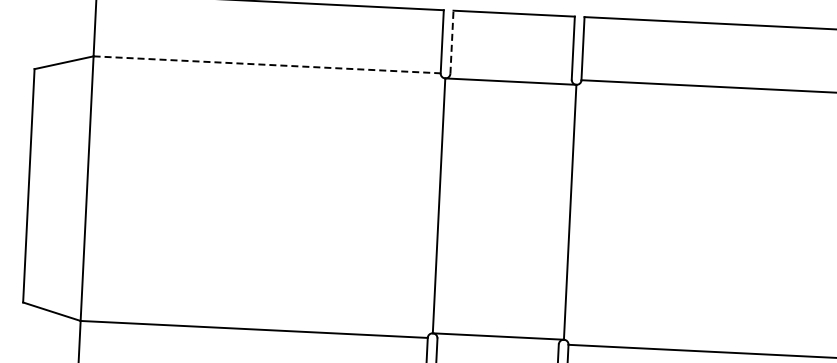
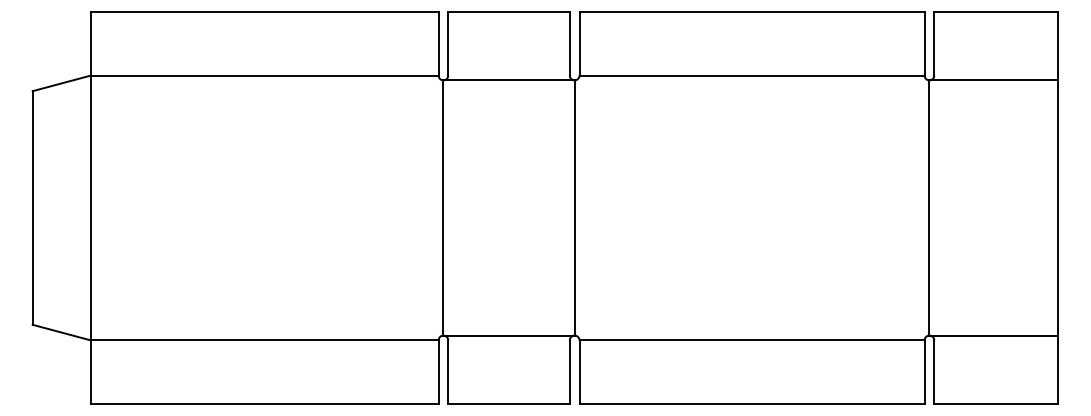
line: (452, 41) -> (448, 43), dashed -> solid
line: (266, 64) -> (264, 75), dashed -> solid

